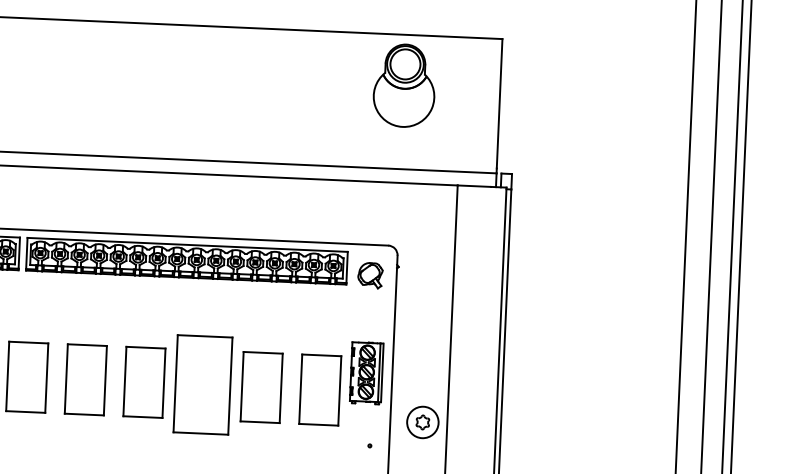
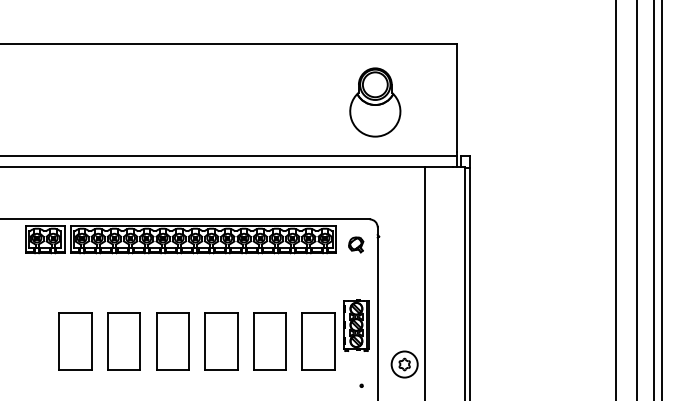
part: (404, 85) -> (375, 102), moved
part: (371, 275) -> (356, 244), size x0.71
part: (203, 385) -> (221, 341), size x0.71

